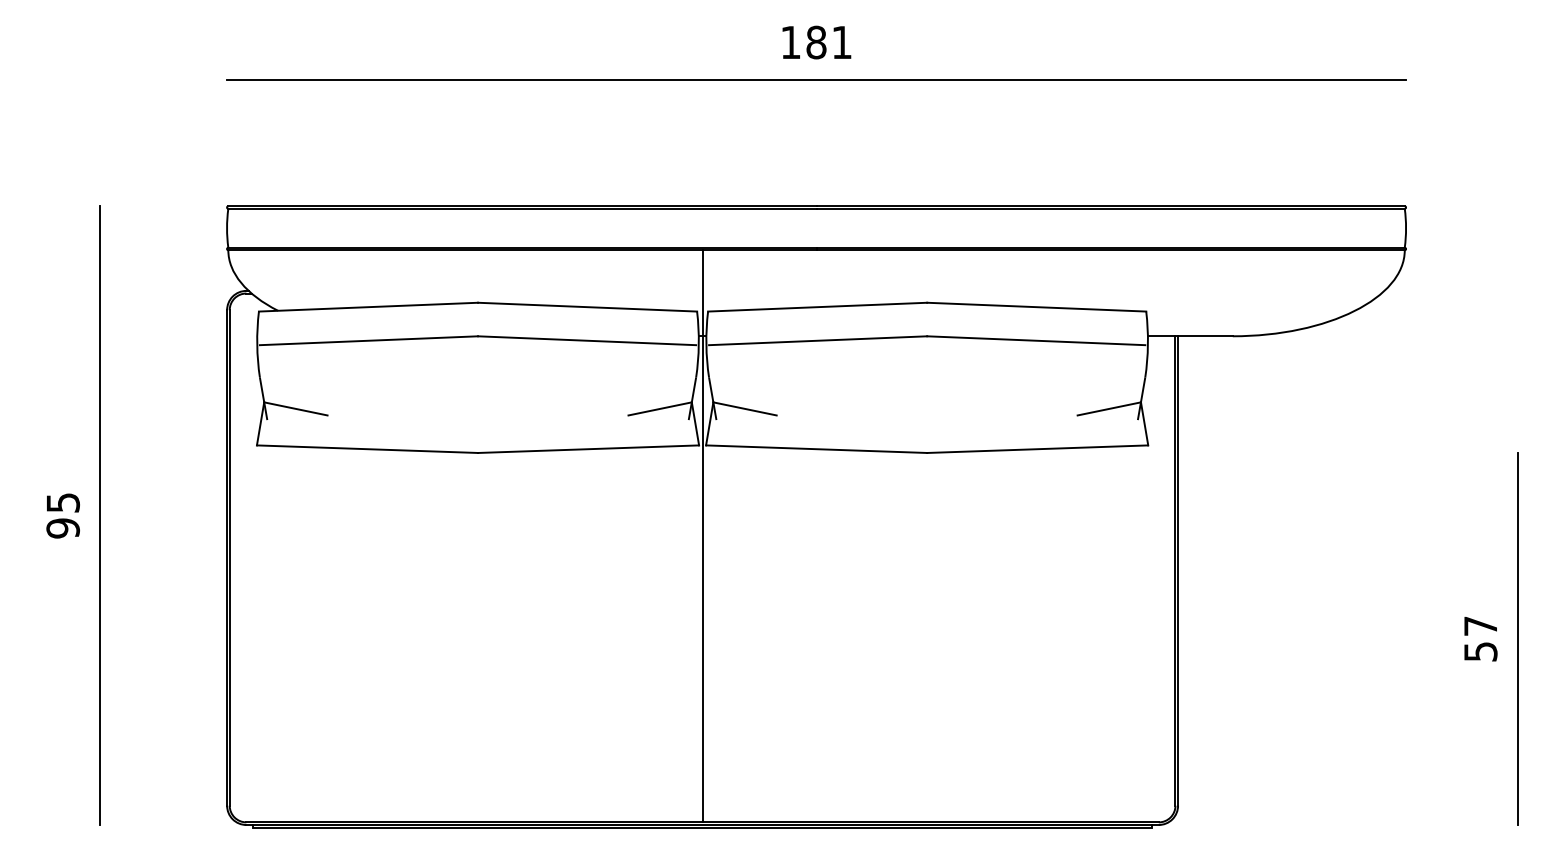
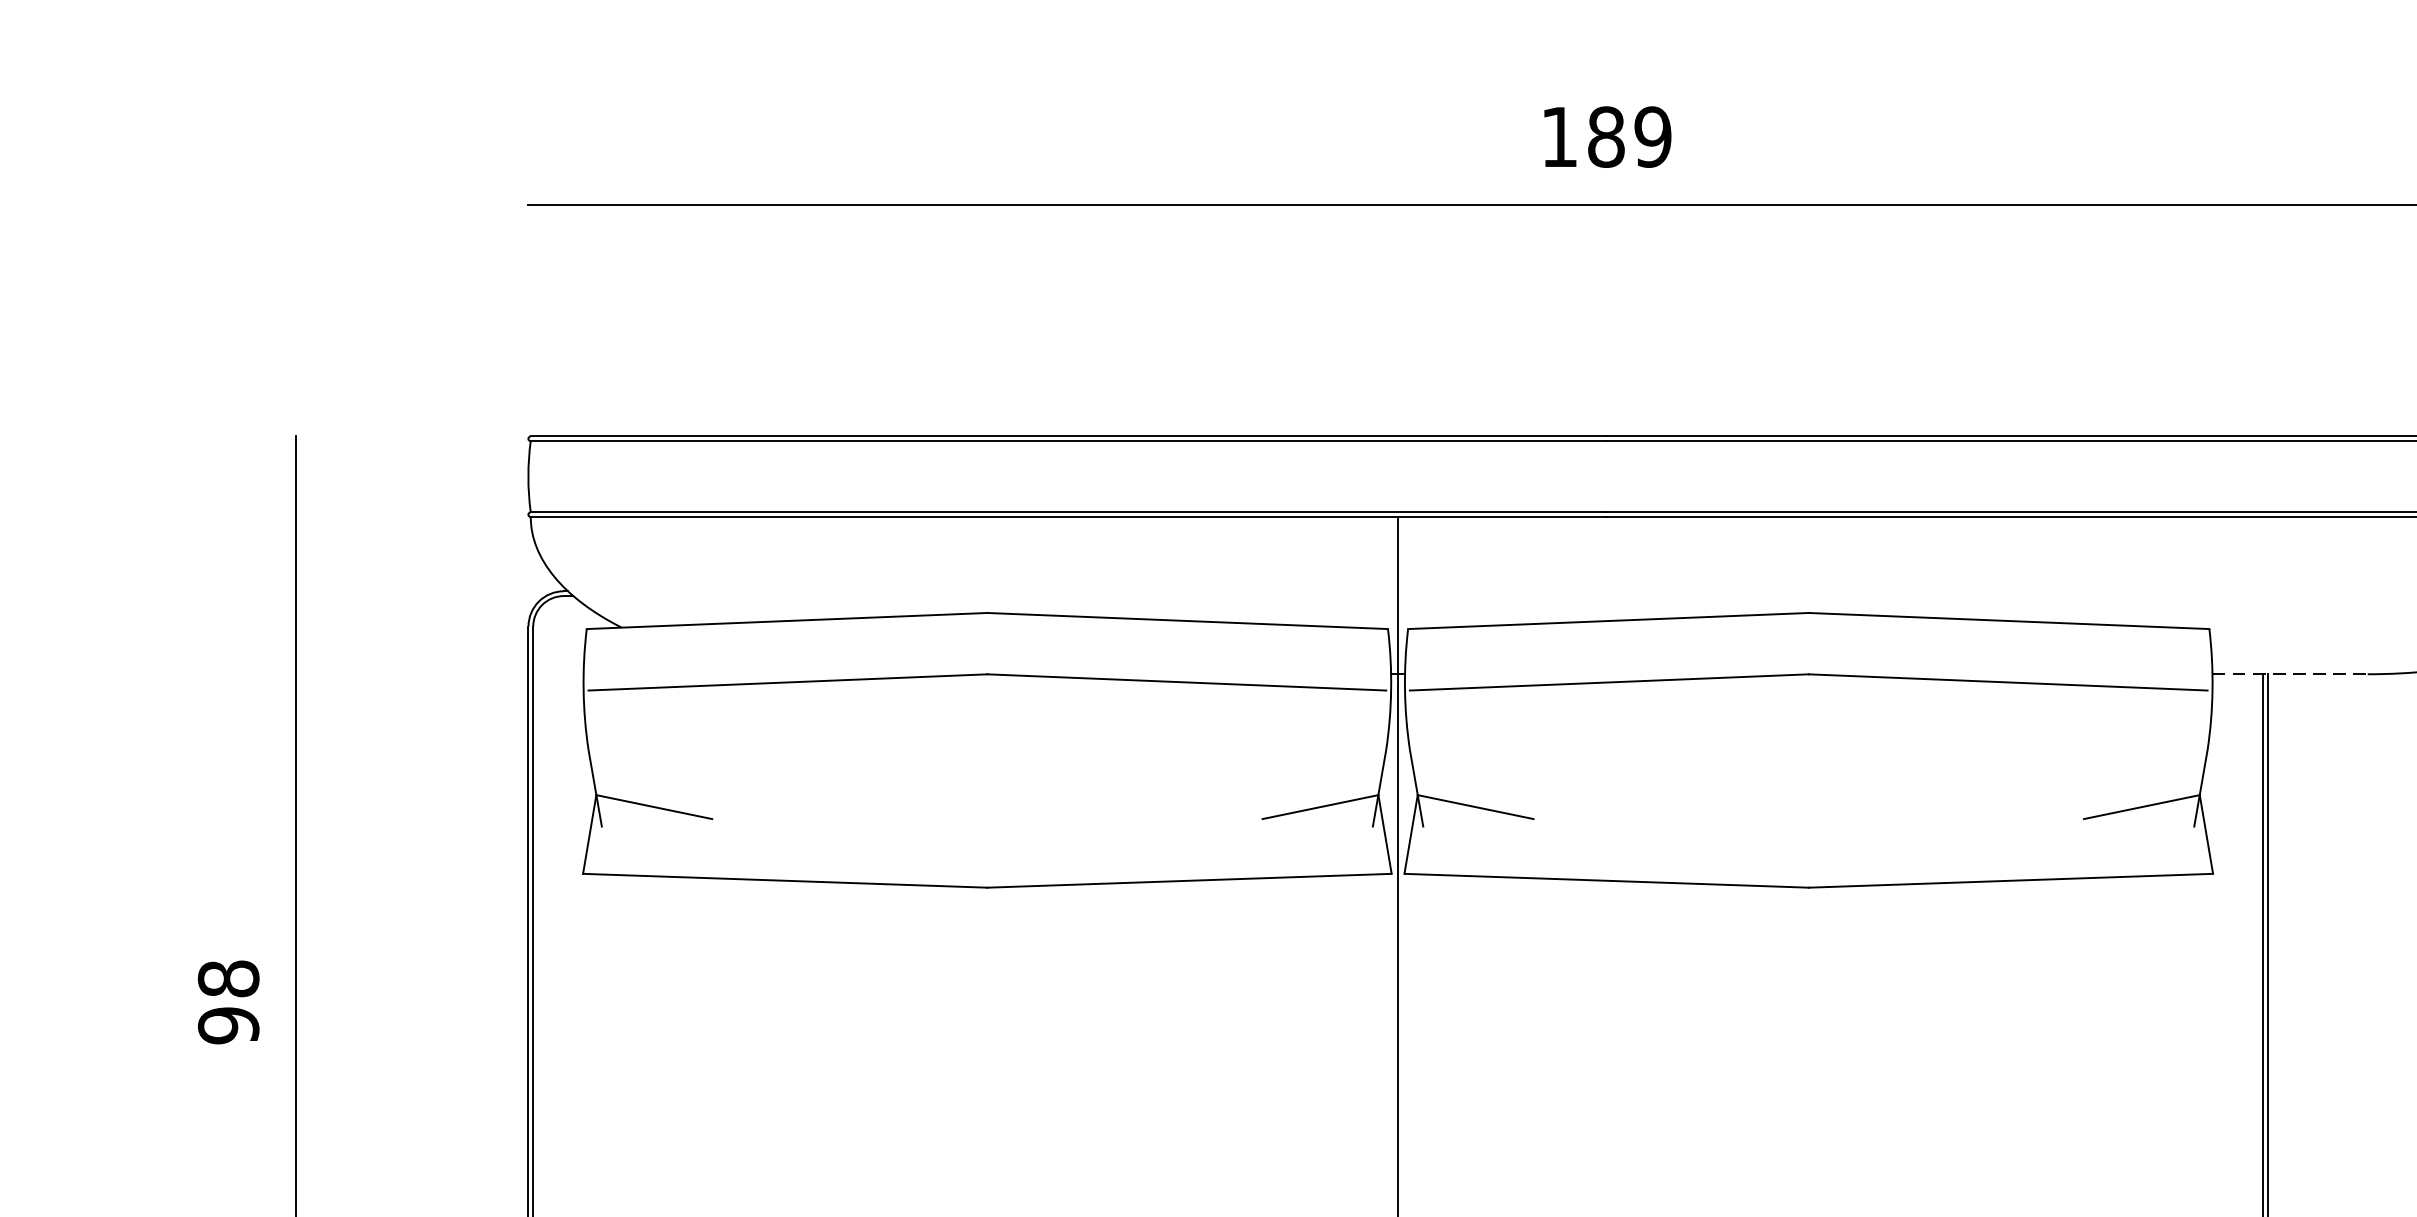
text: (841, 42) -> (1652, 136), 181 -> 189
line: (1190, 336) -> (2290, 674), solid -> dashed
text: (62, 502) -> (227, 978), 95 -> 98

